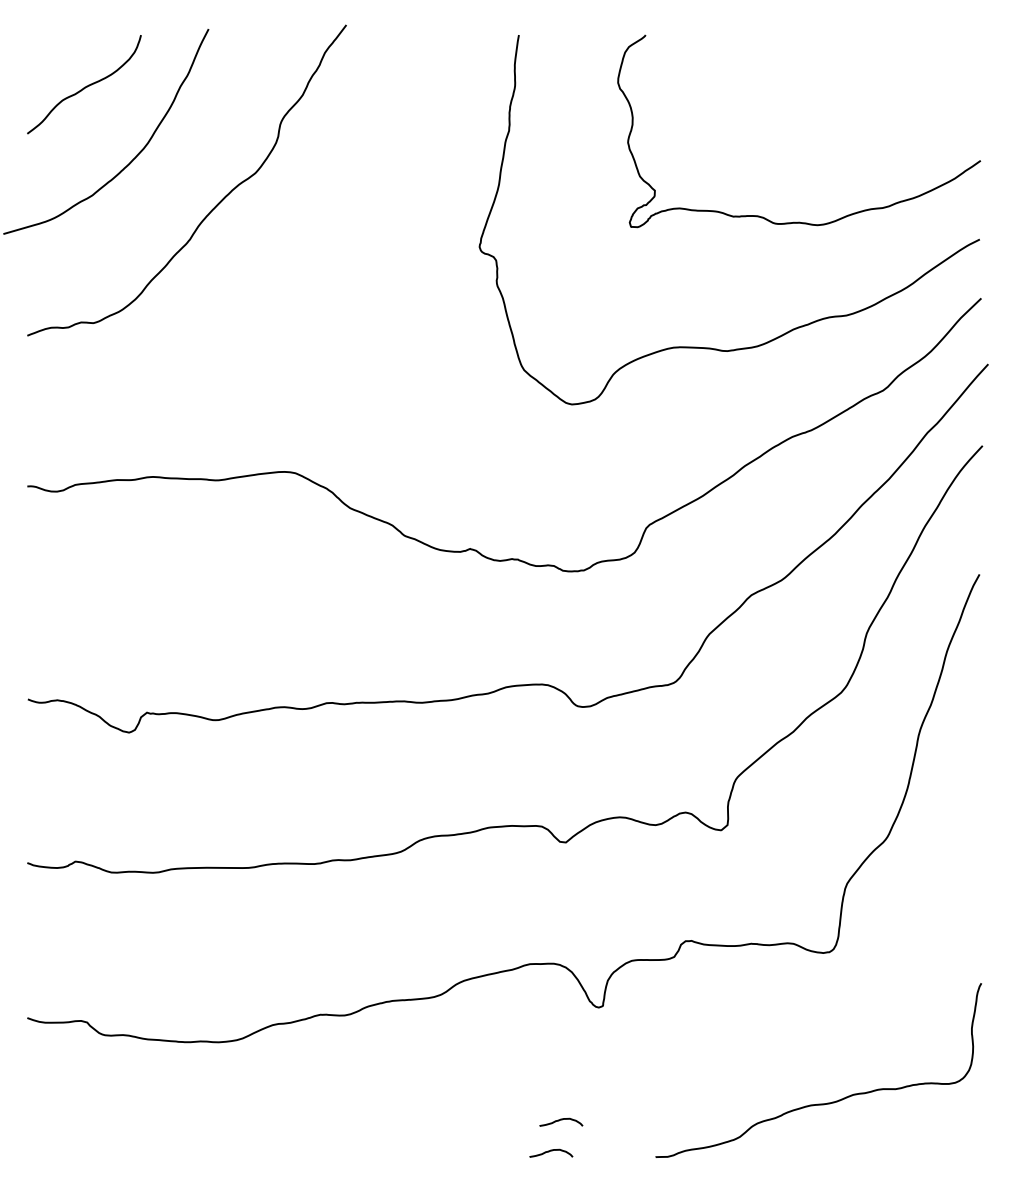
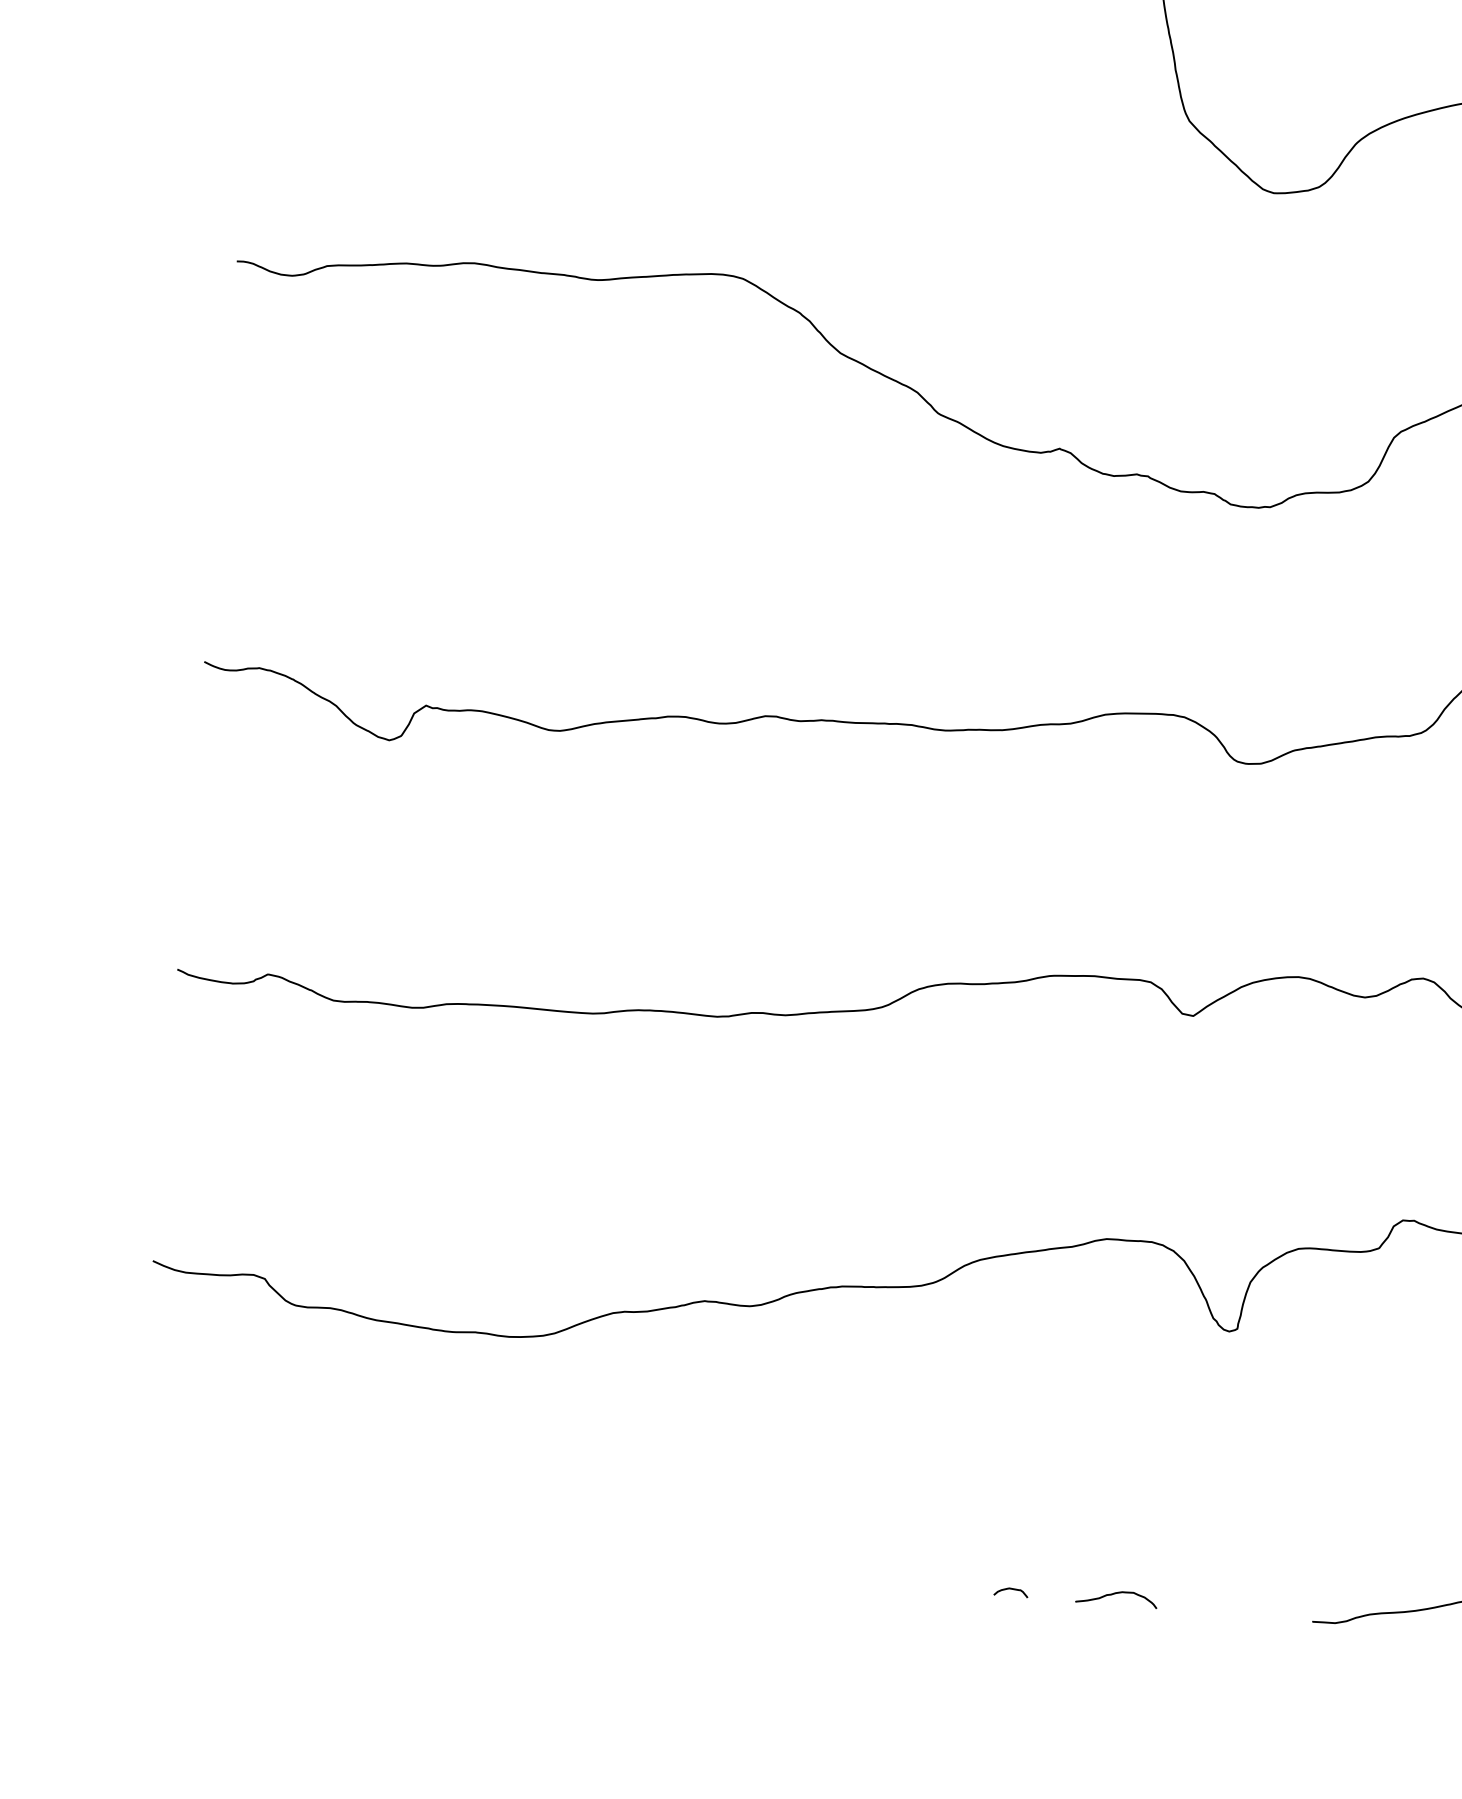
curve: (561, 1120) -> (1141, 1538), removed
curve: (494, 1153) -> (1009, 1589), added

